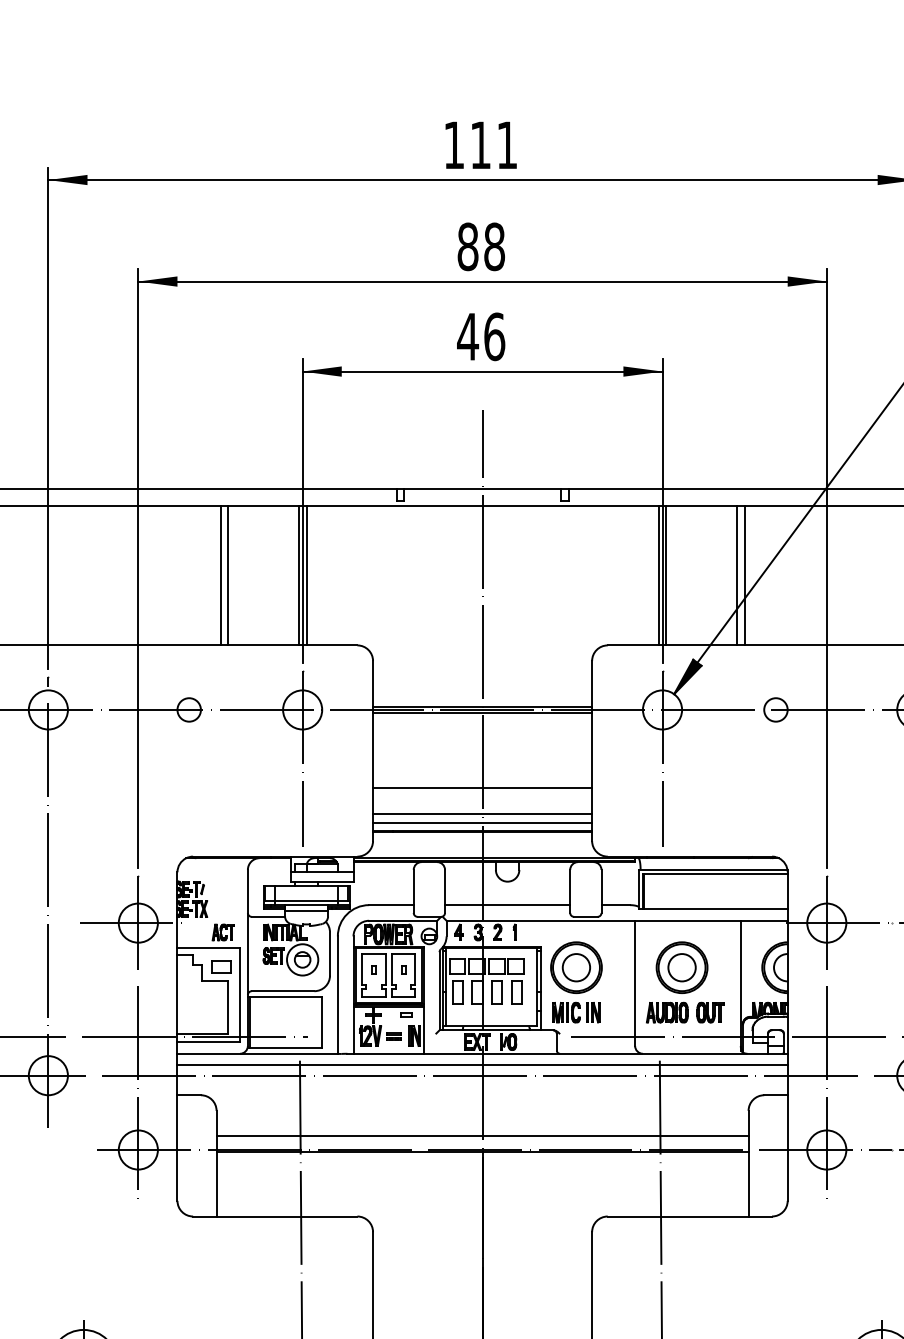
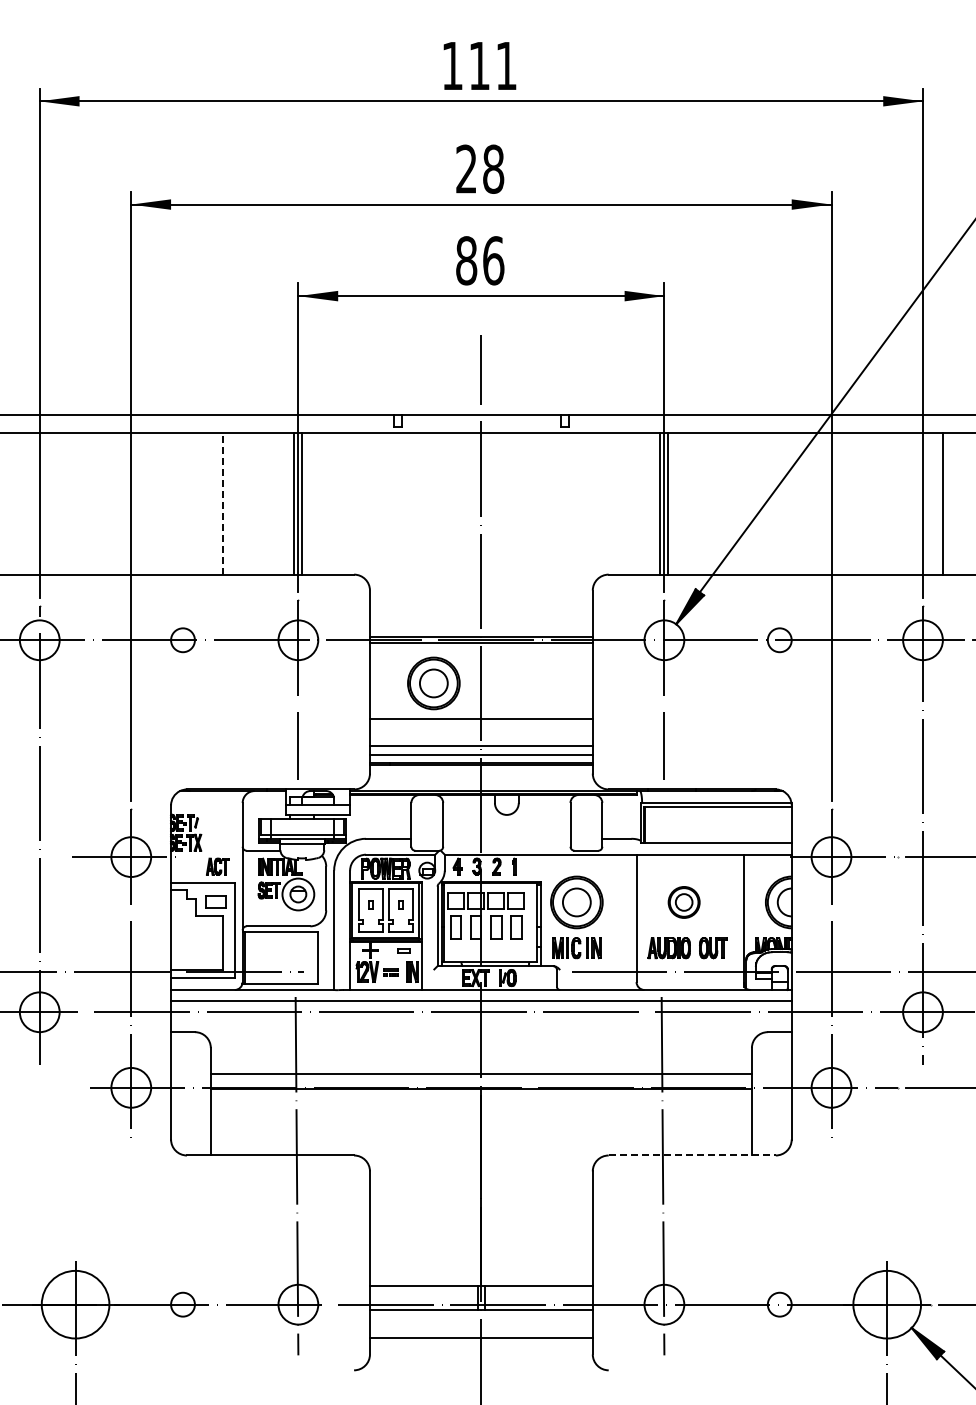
text: (467, 246) -> (466, 168), 88 -> 28
text: (467, 336) -> (466, 260), 46 -> 86
line: (220, 575) -> (214, 503), removed
line: (228, 575) -> (222, 503), solid -> dashed
line: (736, 575) -> (739, 503), removed
line: (744, 575) -> (747, 503), removed
part: (435, 752) -> (433, 683), added
line: (507, 904) -> (506, 838), removed
part: (681, 967) -> (683, 902), size x0.6
line: (690, 1216) -> (692, 1155), solid -> dashed

